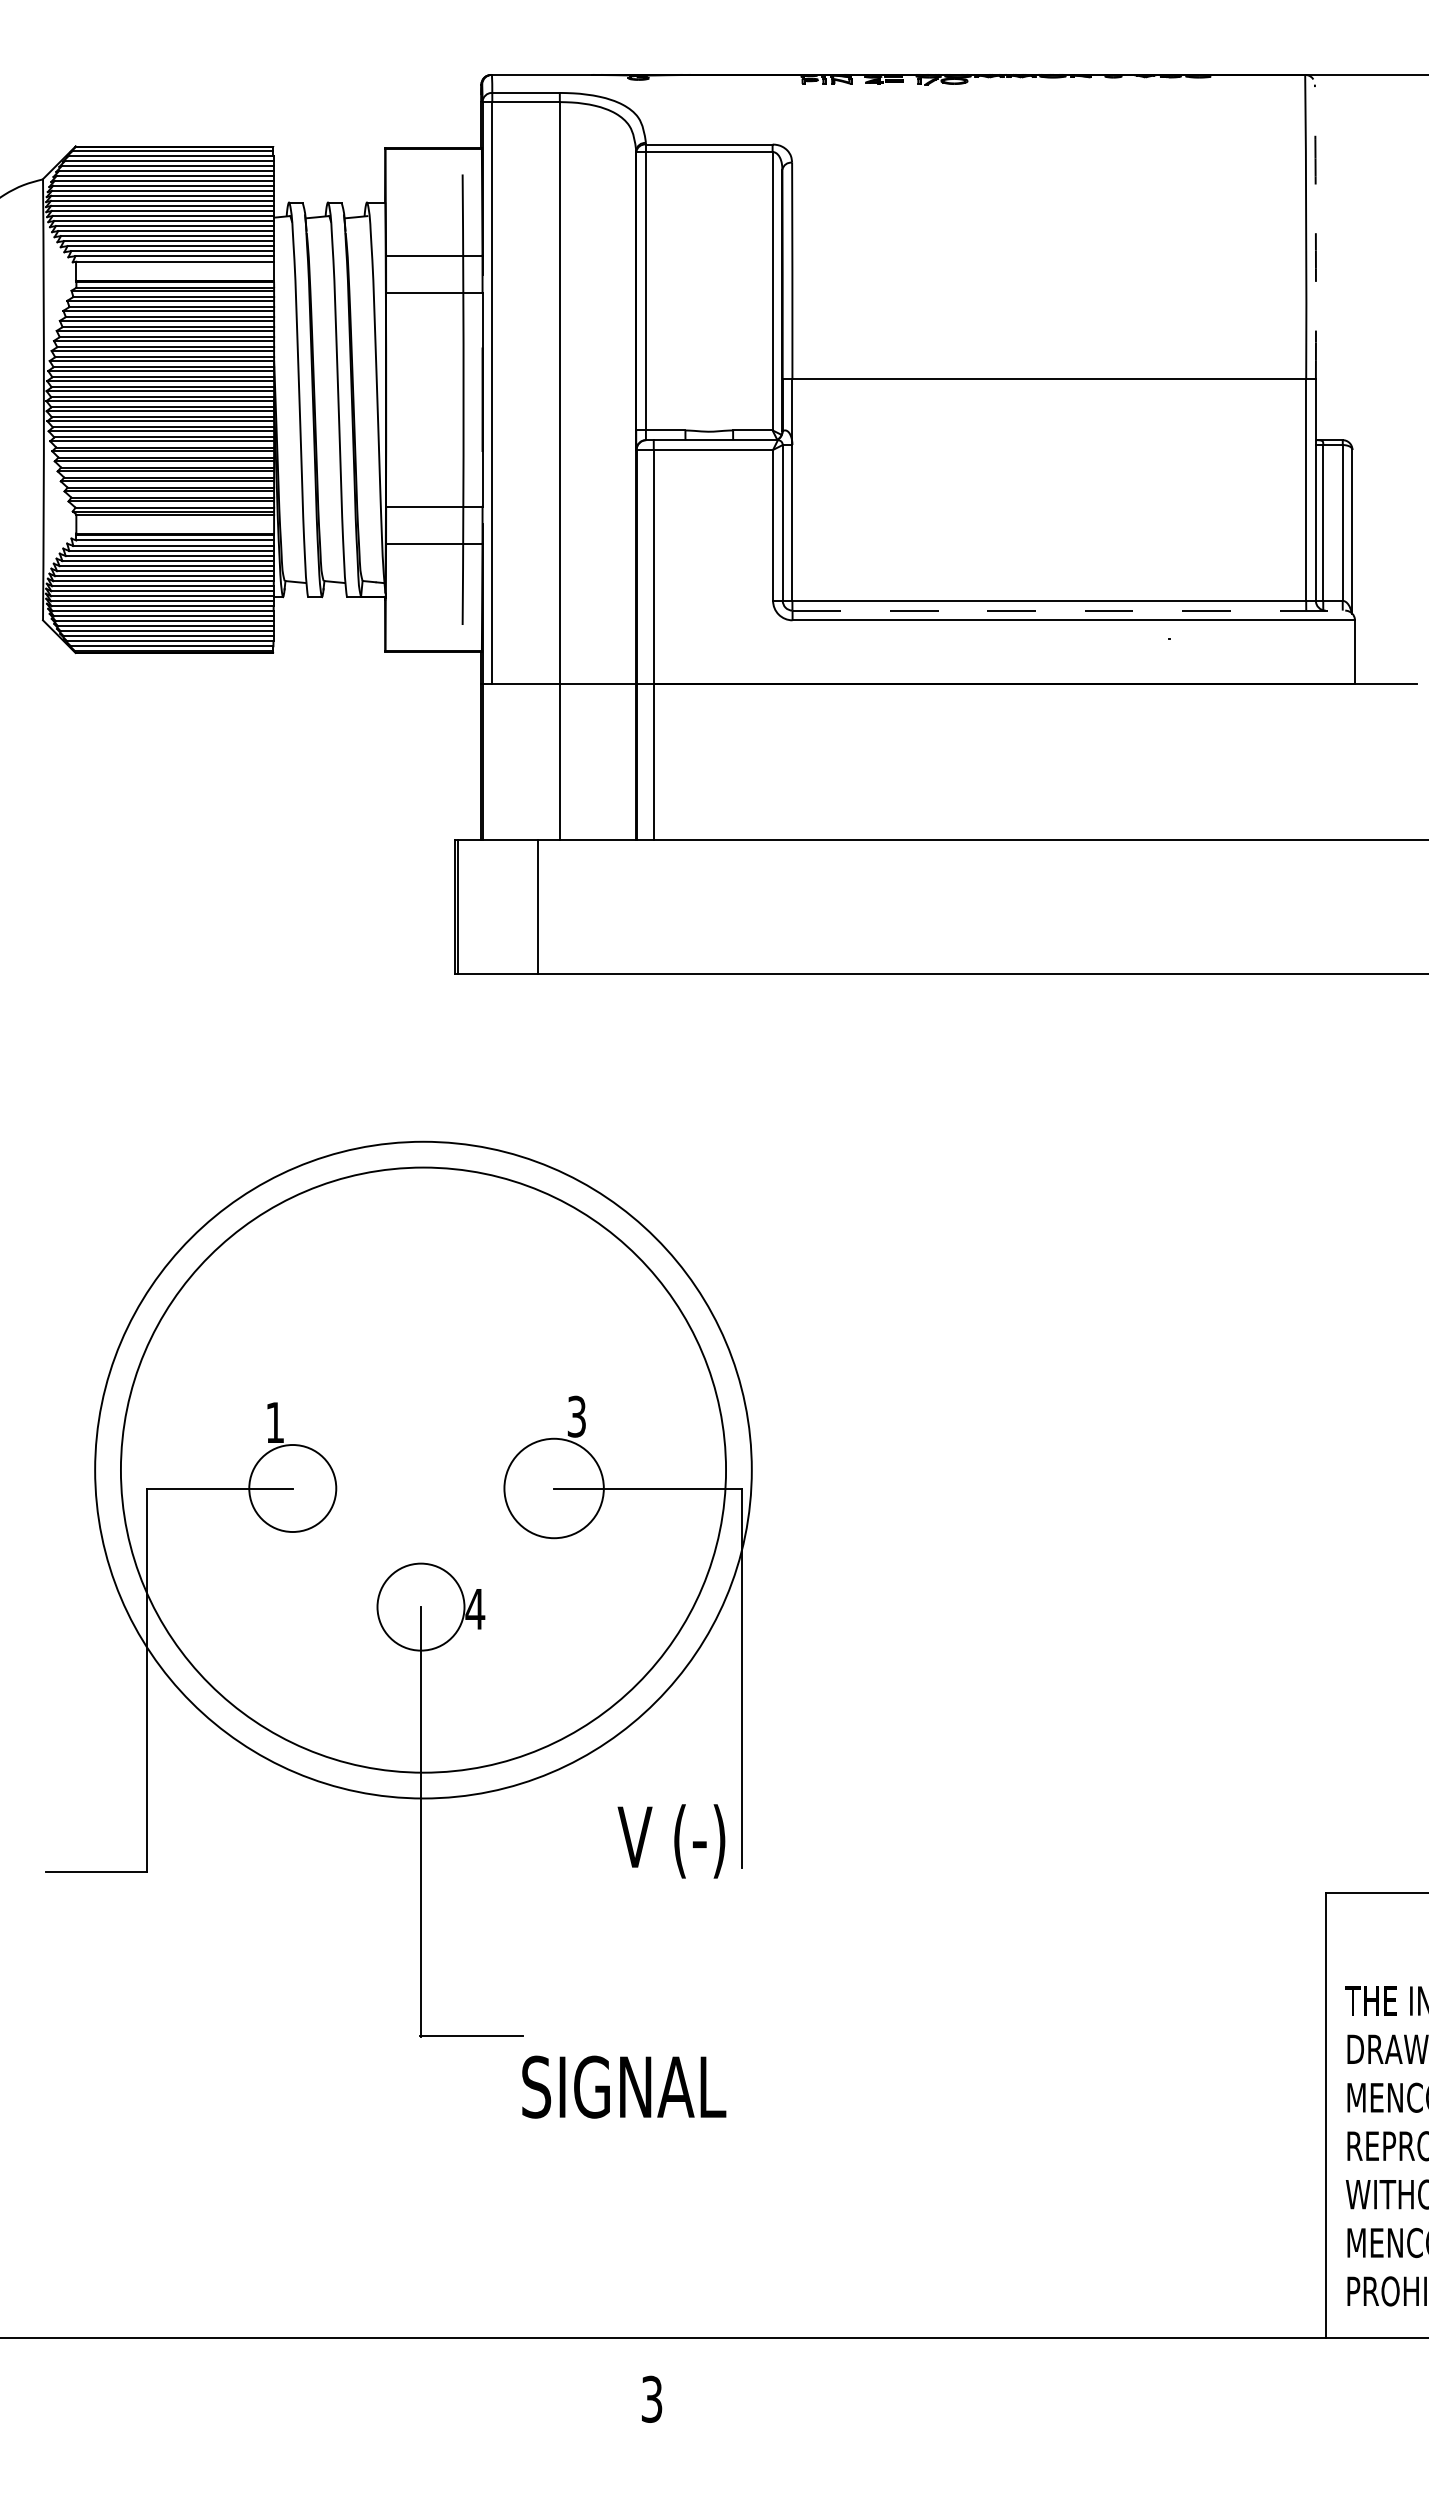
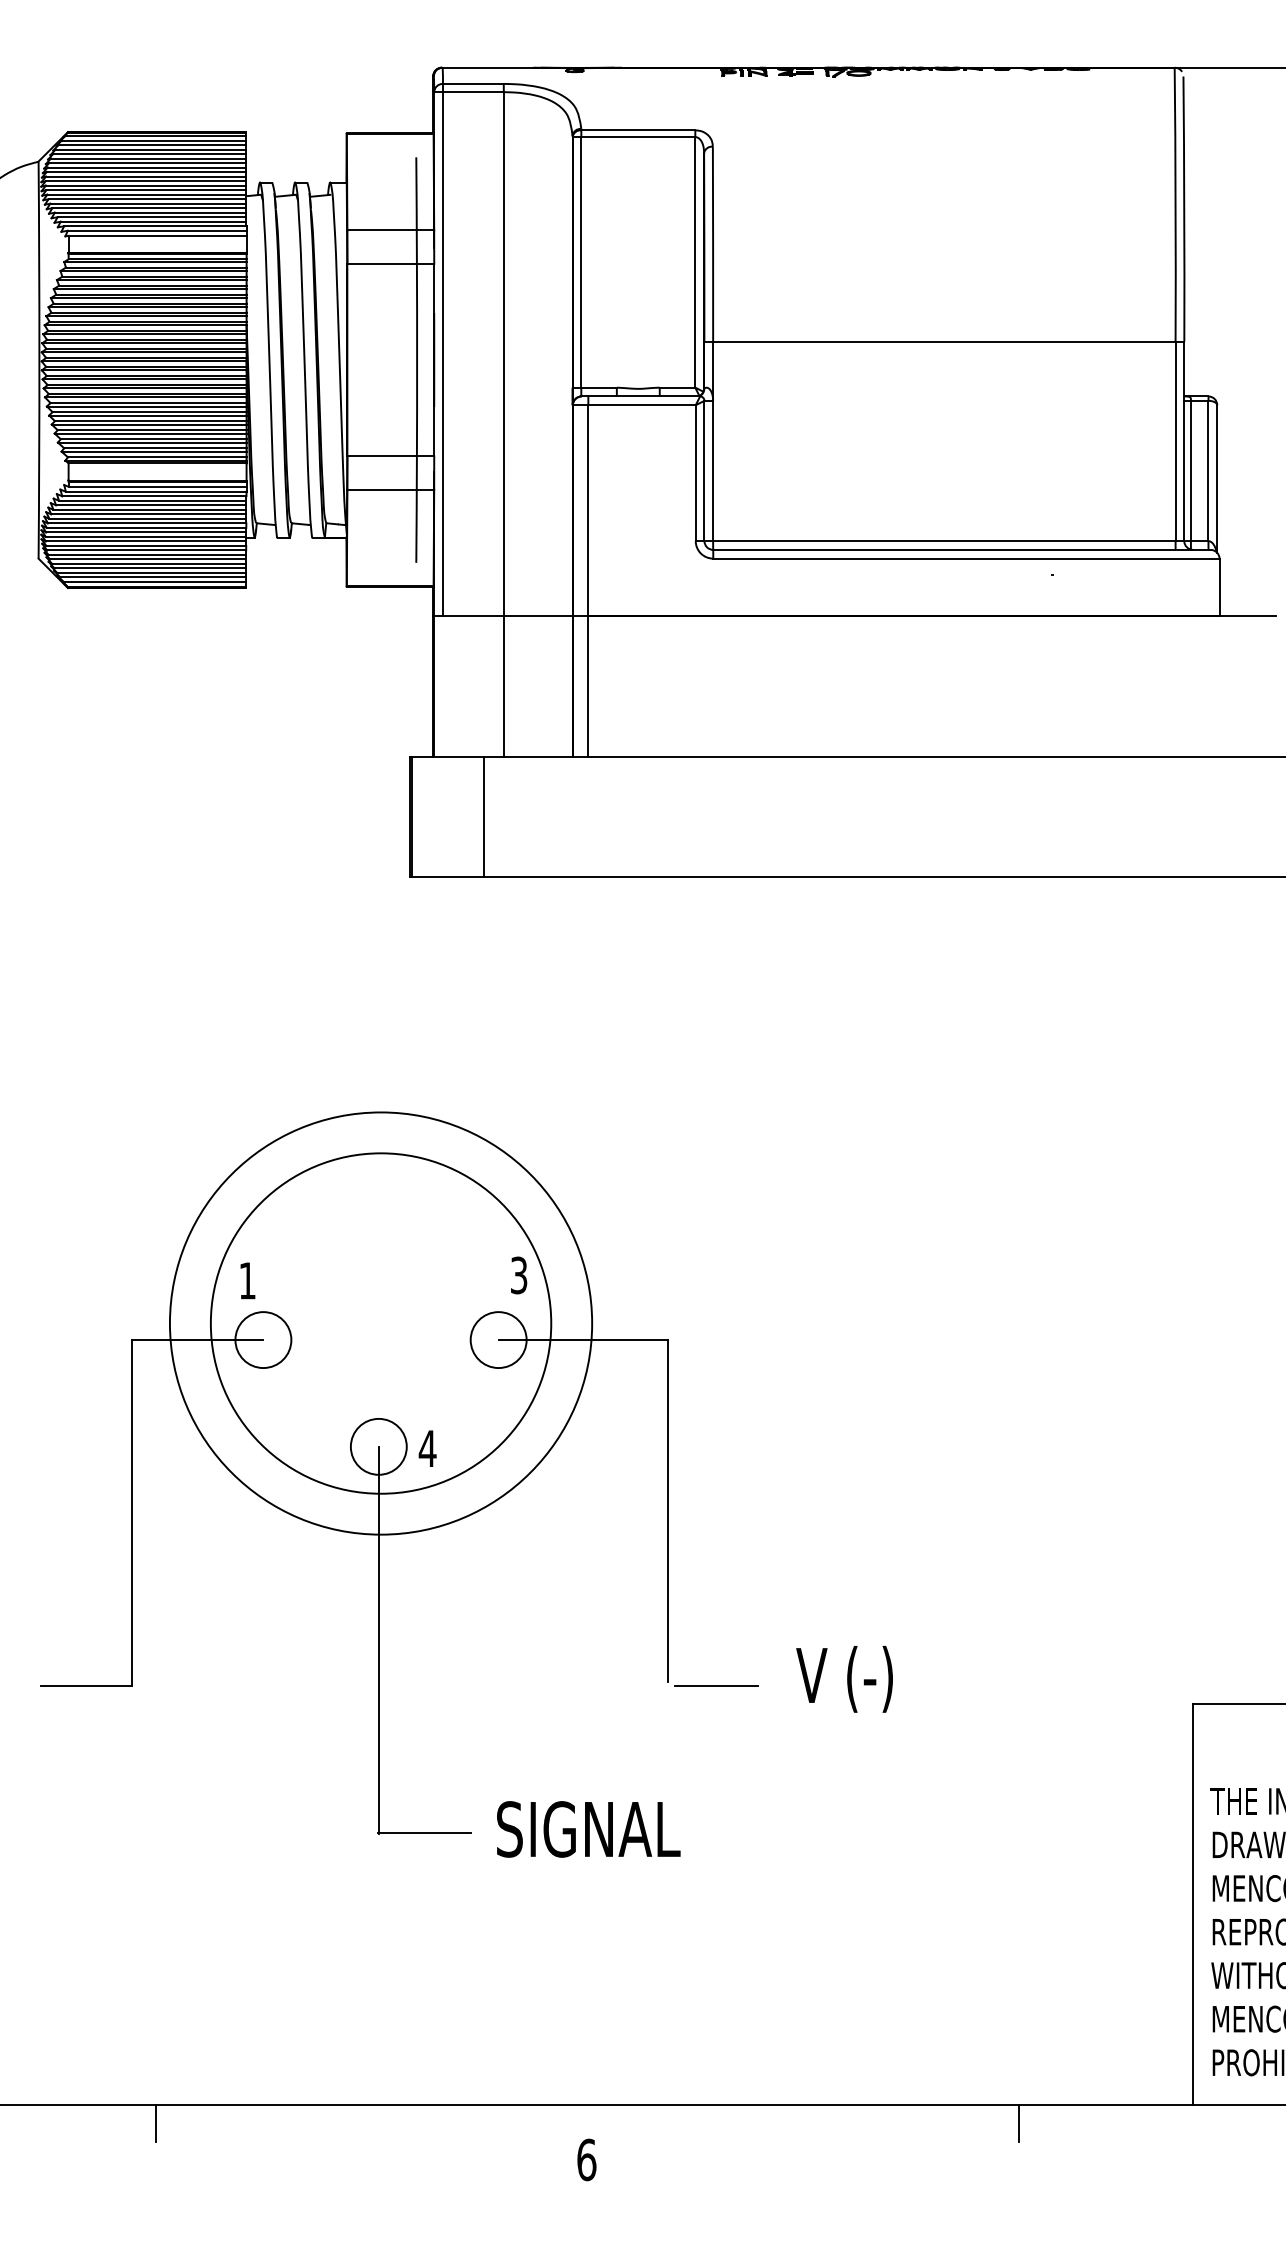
arc: (1315, 231) -> (1183, 208), dashed -> solid
line: (1069, 610) -> (962, 549), dashed -> solid
circle: (423, 1469) -> (381, 1322), size x0.71
circle: (423, 1470) -> (381, 1323), size x0.62
circle: (292, 1488) -> (263, 1340), size x0.71
circle: (554, 1488) -> (498, 1340), size x0.62
circle: (420, 1607) -> (378, 1447), size x0.71
text: (671, 1841) -> (844, 1679), moved
line: (796, 1872) -> (716, 1685), added
text: (624, 2086) -> (588, 1828), moved
line: (173, 2358) -> (156, 2123), added
line: (1132, 2358) -> (1019, 2123), added
text: (651, 2398) -> (586, 2159), 3 -> 6

